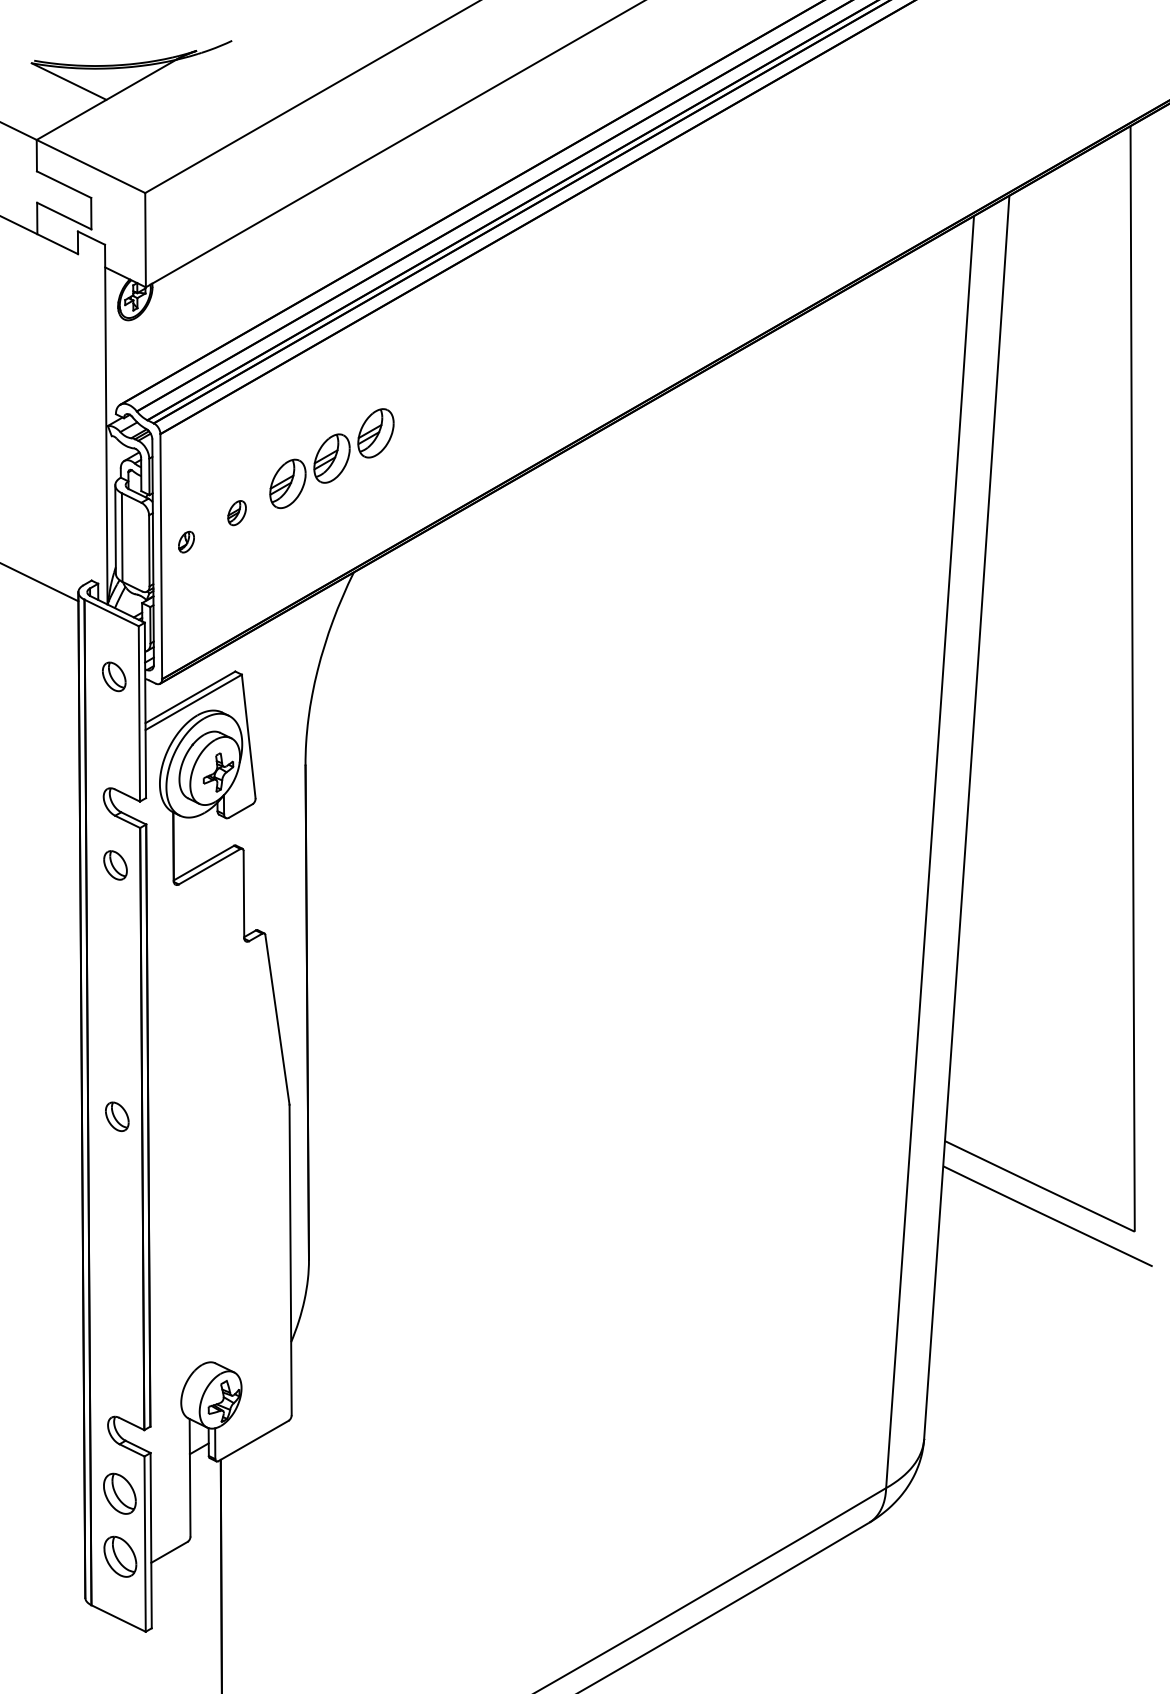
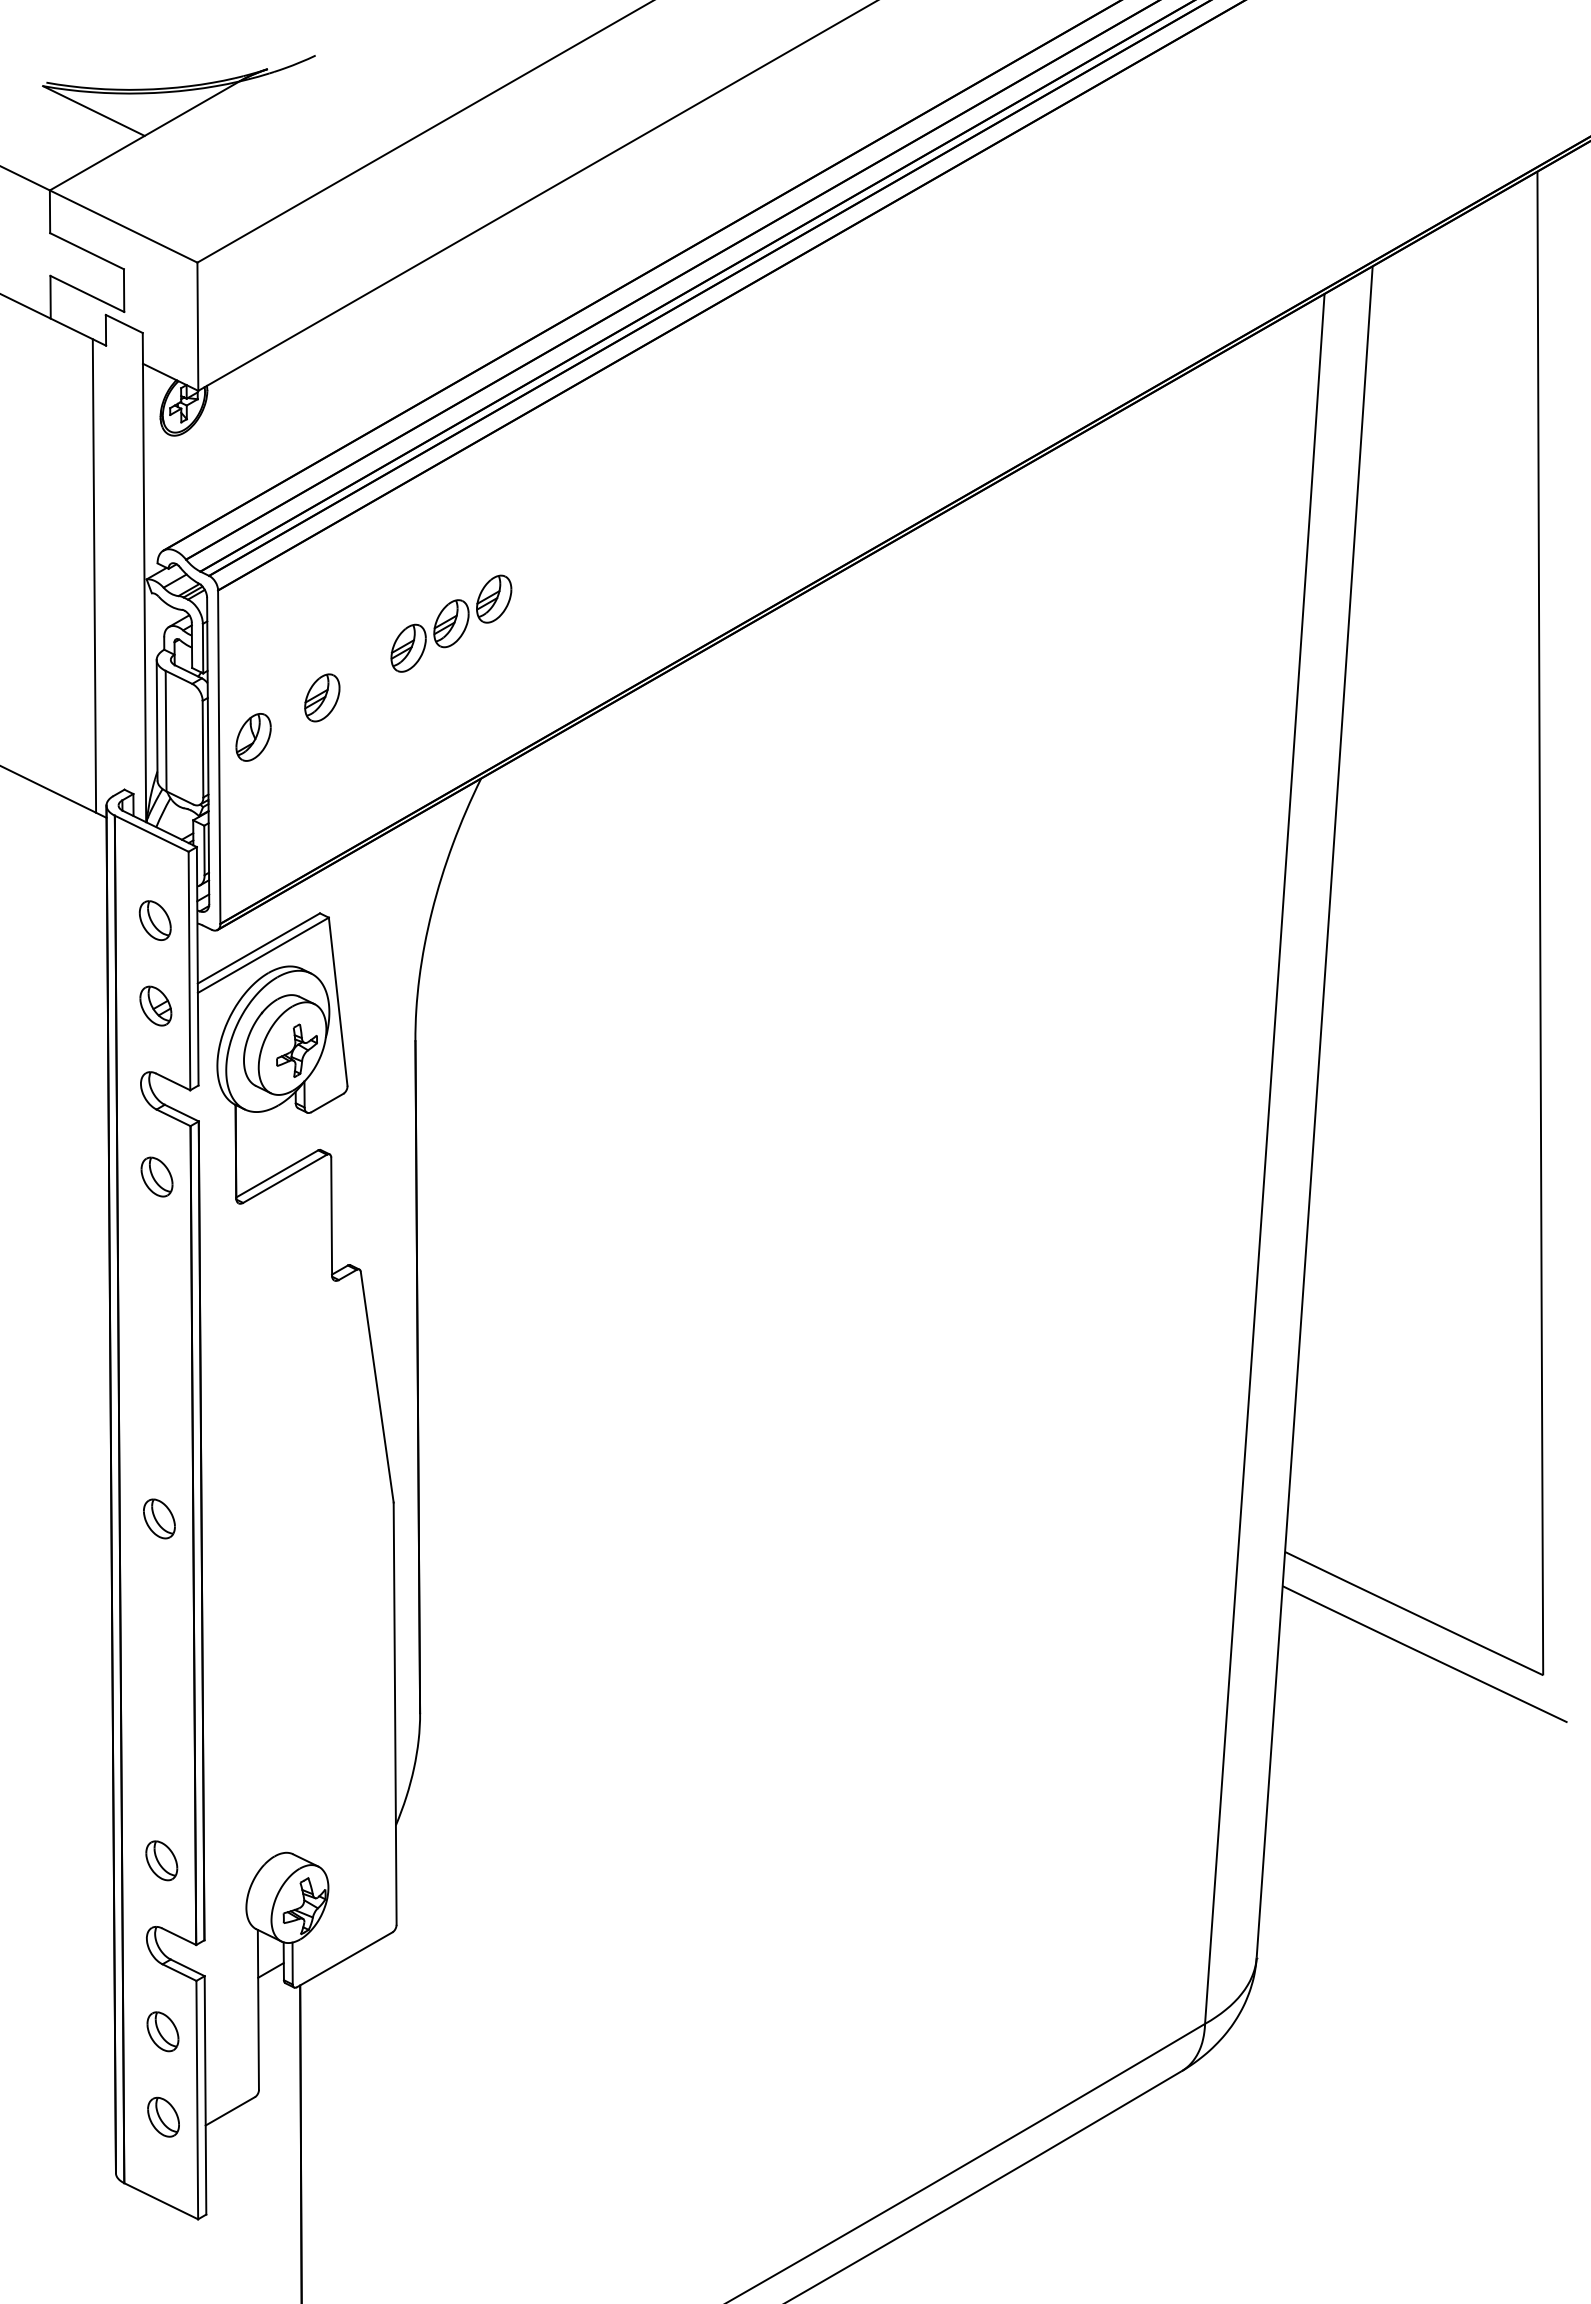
line: (69, 423) -> (94, 575), added
part: (332, 458) -> (451, 623), size x0.71
part: (237, 512) -> (322, 697), size x1.43
part: (186, 542) -> (253, 737), size x1.67
part: (114, 739) -> (155, 1005), added
part: (118, 1367) -> (161, 1860), added
part: (119, 1493) -> (162, 2031), size x0.71
part: (120, 1556) -> (163, 2116), size x0.71

